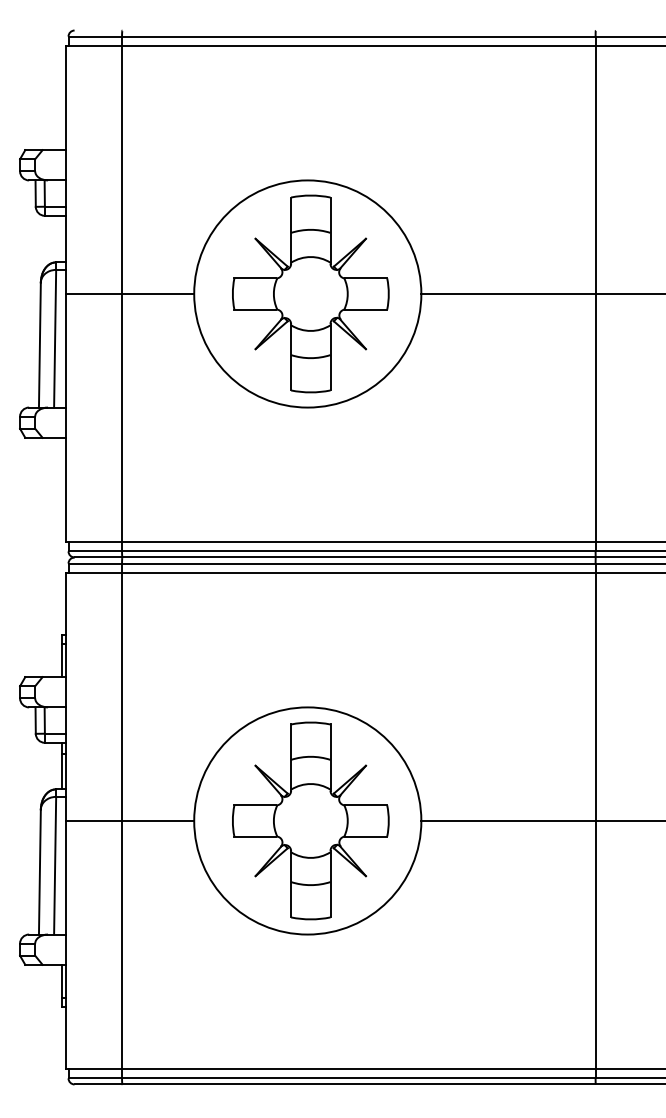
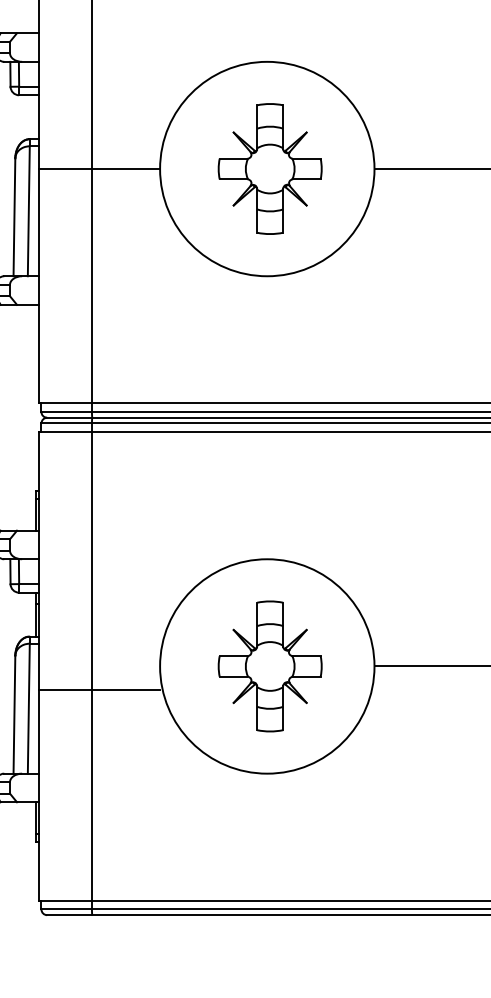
part: (310, 293) -> (269, 168), size x0.7
line: (129, 820) -> (99, 689), moved
part: (310, 820) -> (269, 666), size x0.7

